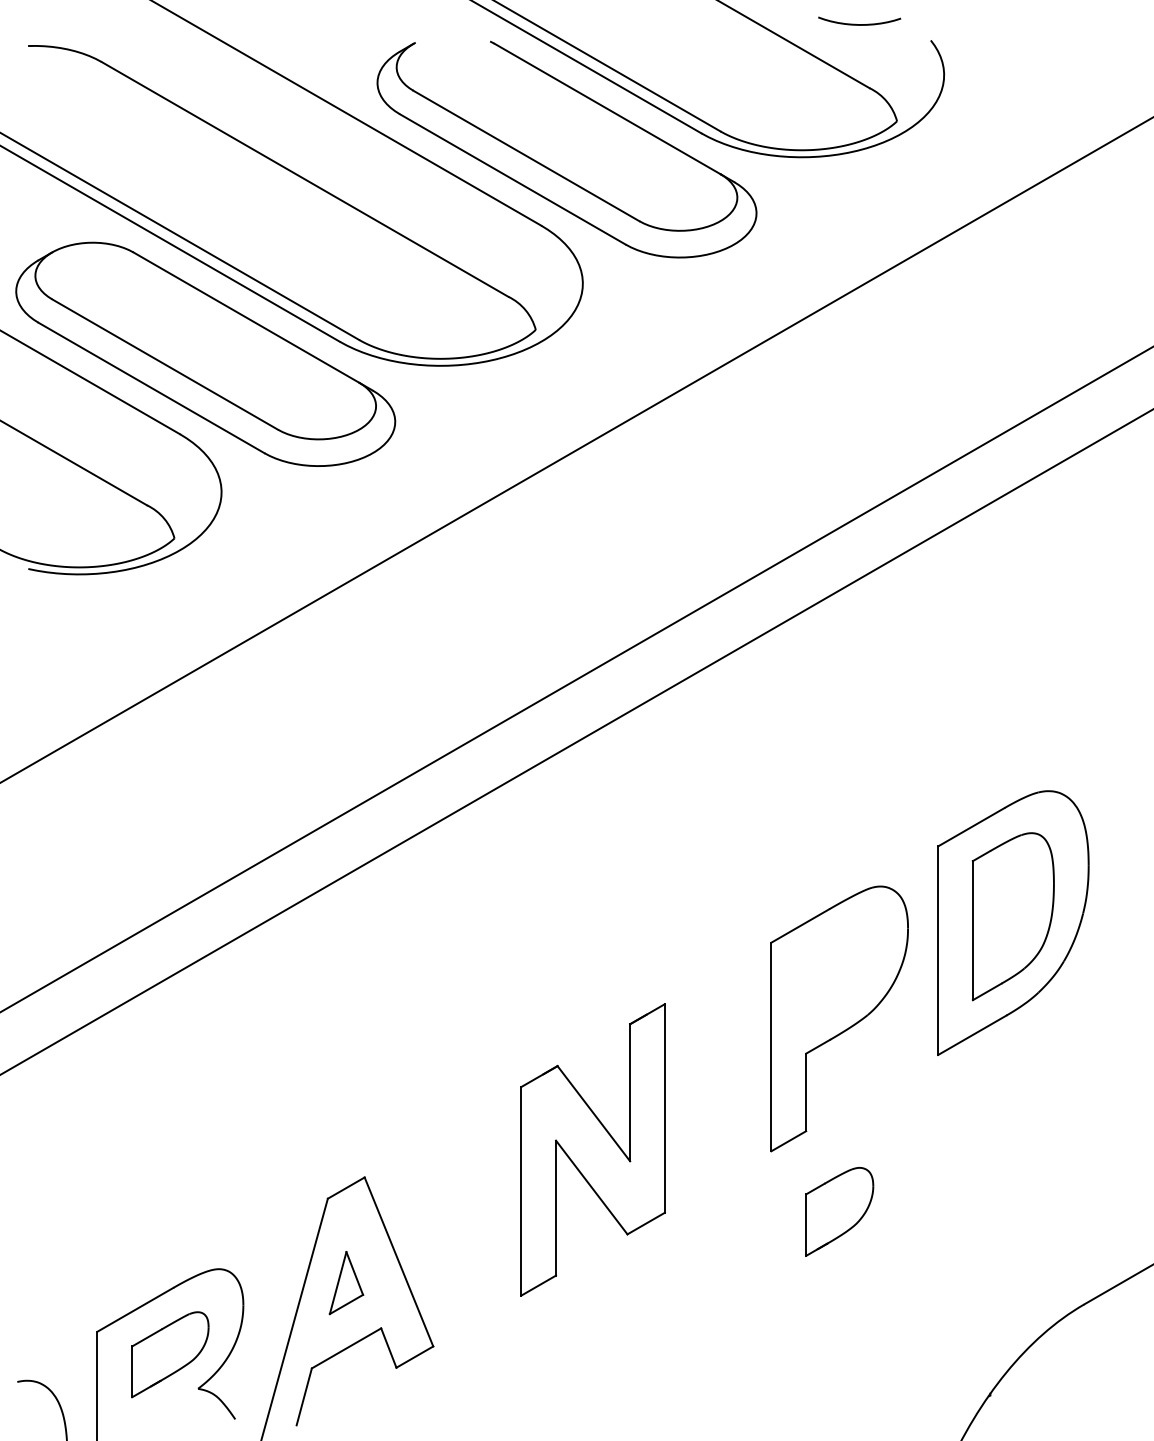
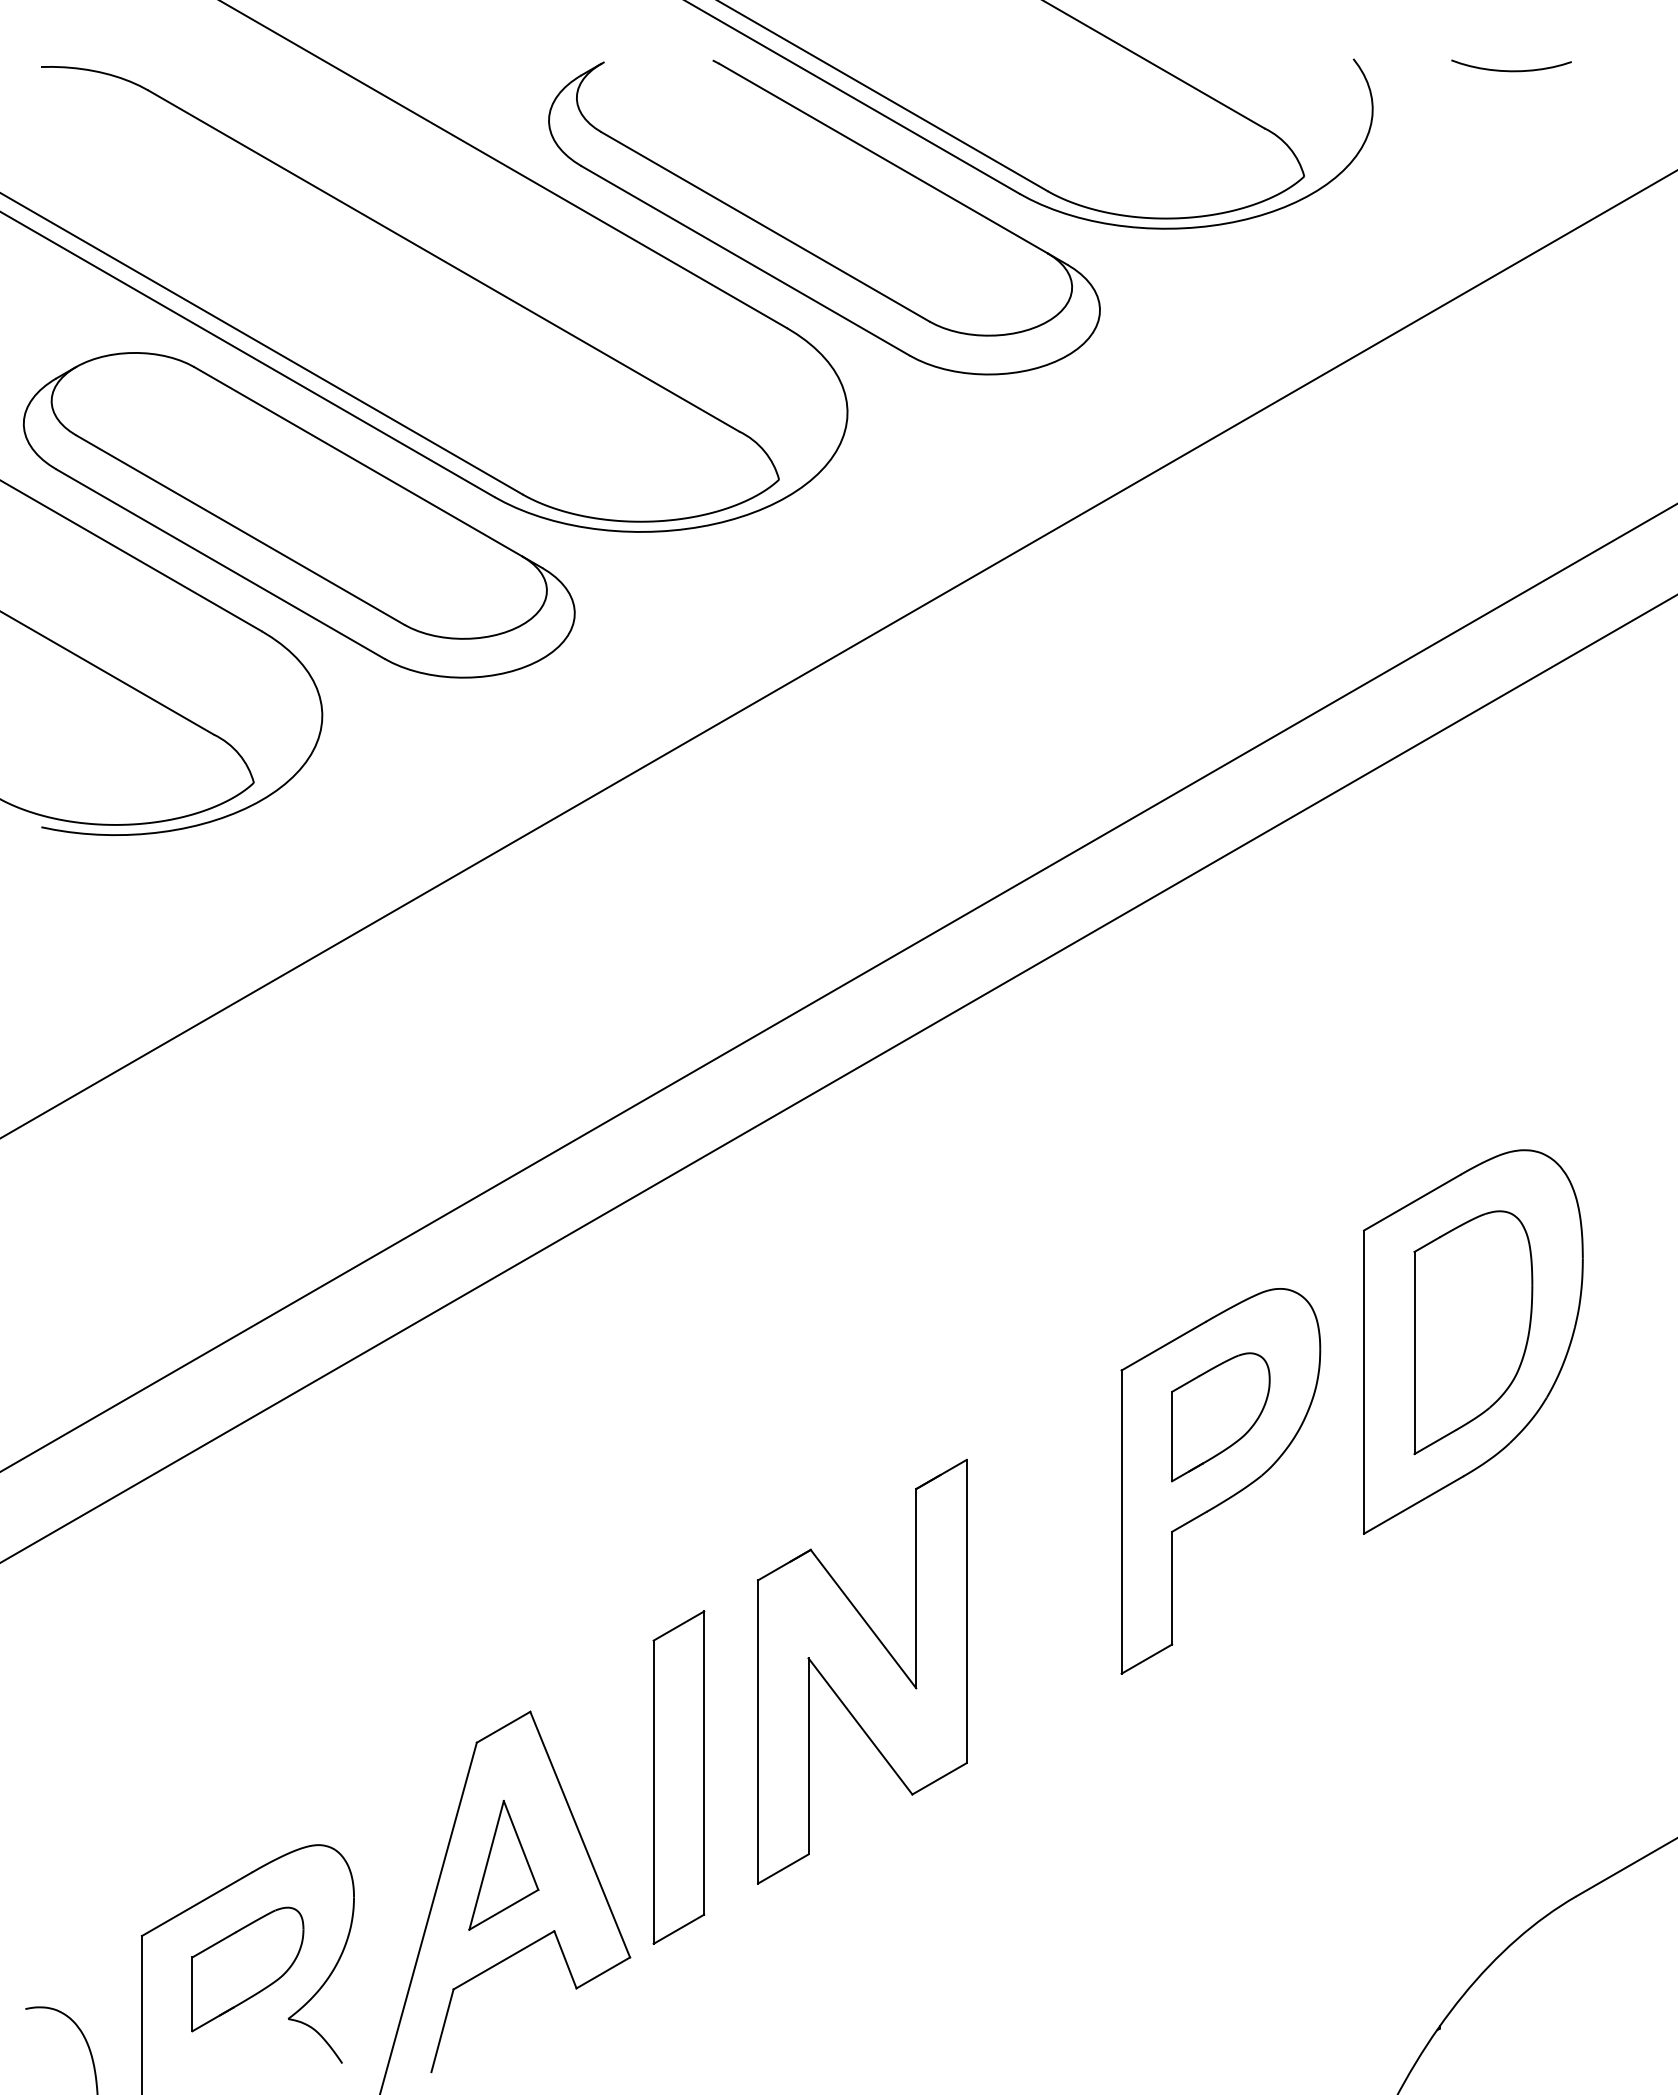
curve: (859, 24) -> (1511, 70), moved
part: (839, 1211) -> (1220, 1416), moved
part: (466, 1222) -> (678, 1777), added
part: (346, 1282) -> (503, 1864), size x1.43

